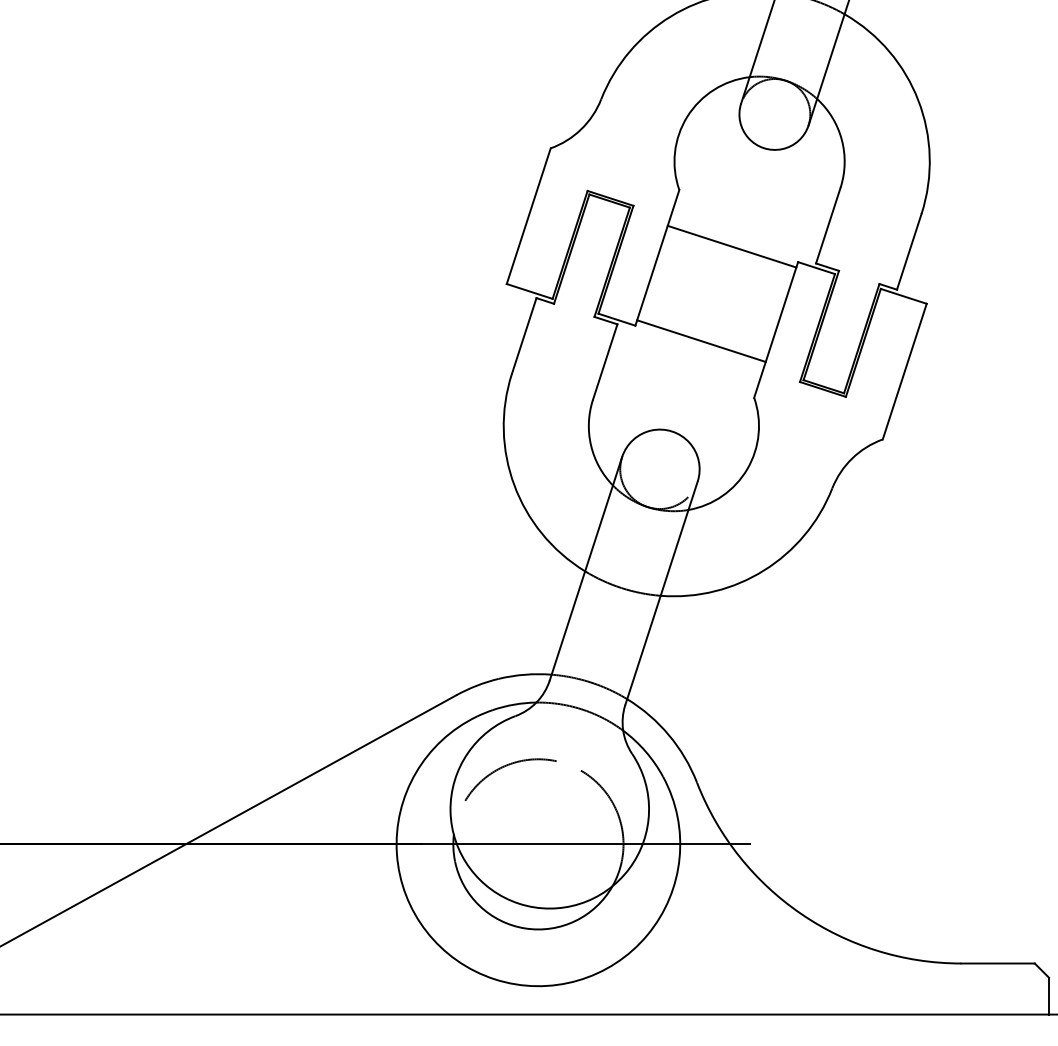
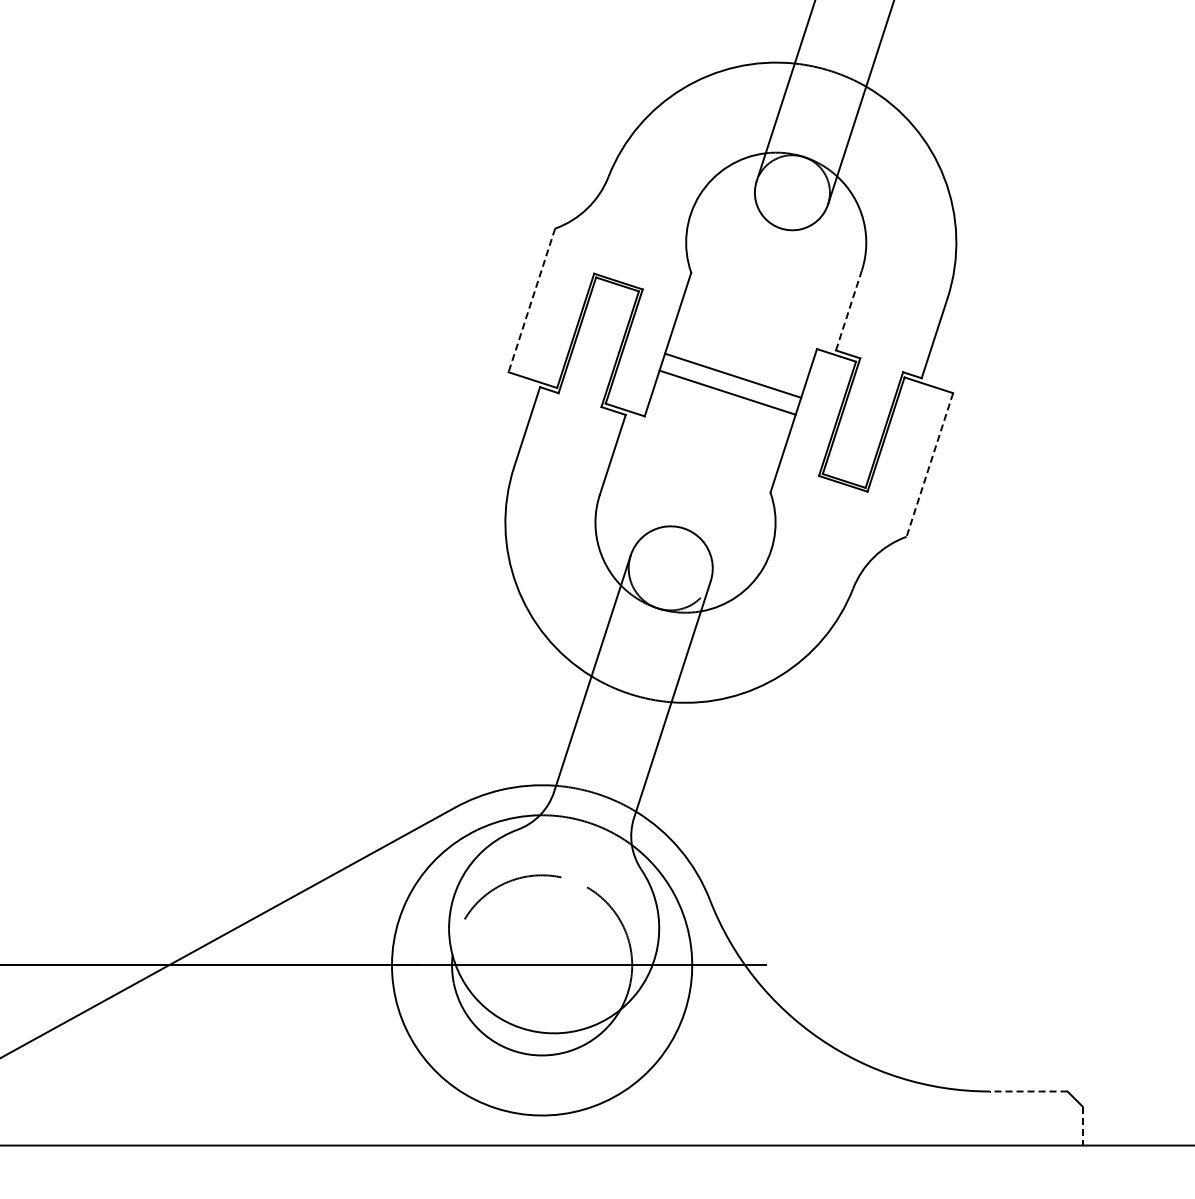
line: (528, 216) -> (531, 300), solid -> dashed
line: (827, 225) -> (848, 310), solid -> dashed
line: (732, 246) -> (733, 375), moved
line: (701, 340) -> (727, 392), moved
line: (904, 372) -> (929, 465), solid -> dashed
line: (997, 963) -> (1028, 1091), solid -> dashed
line: (1048, 996) -> (1082, 1126), solid -> dashed

